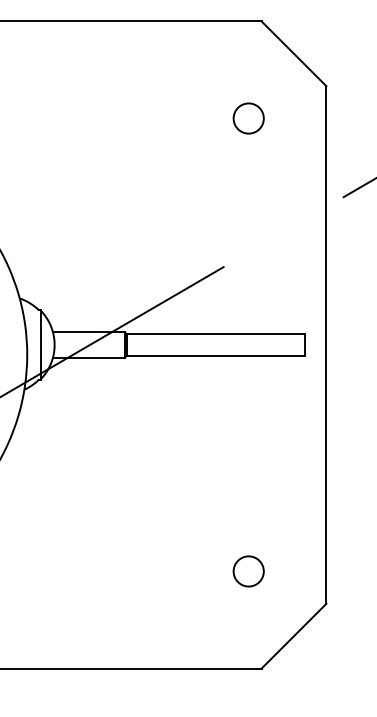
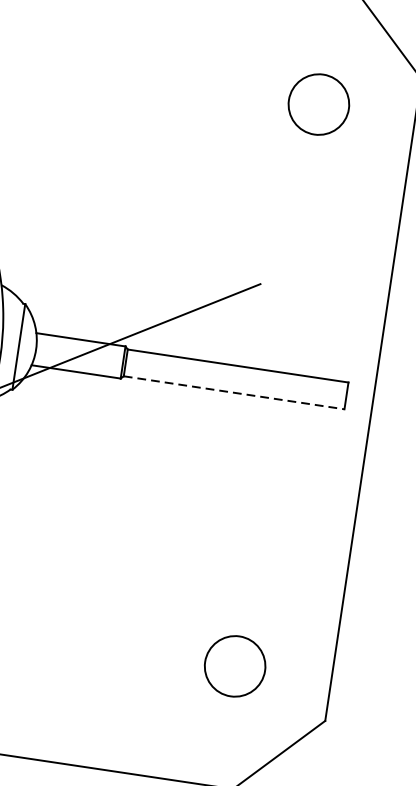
circle: (248, 118) -> (318, 104), size x1.6
line: (215, 355) -> (233, 392), solid -> dashed
circle: (248, 571) -> (234, 666), size x1.6

